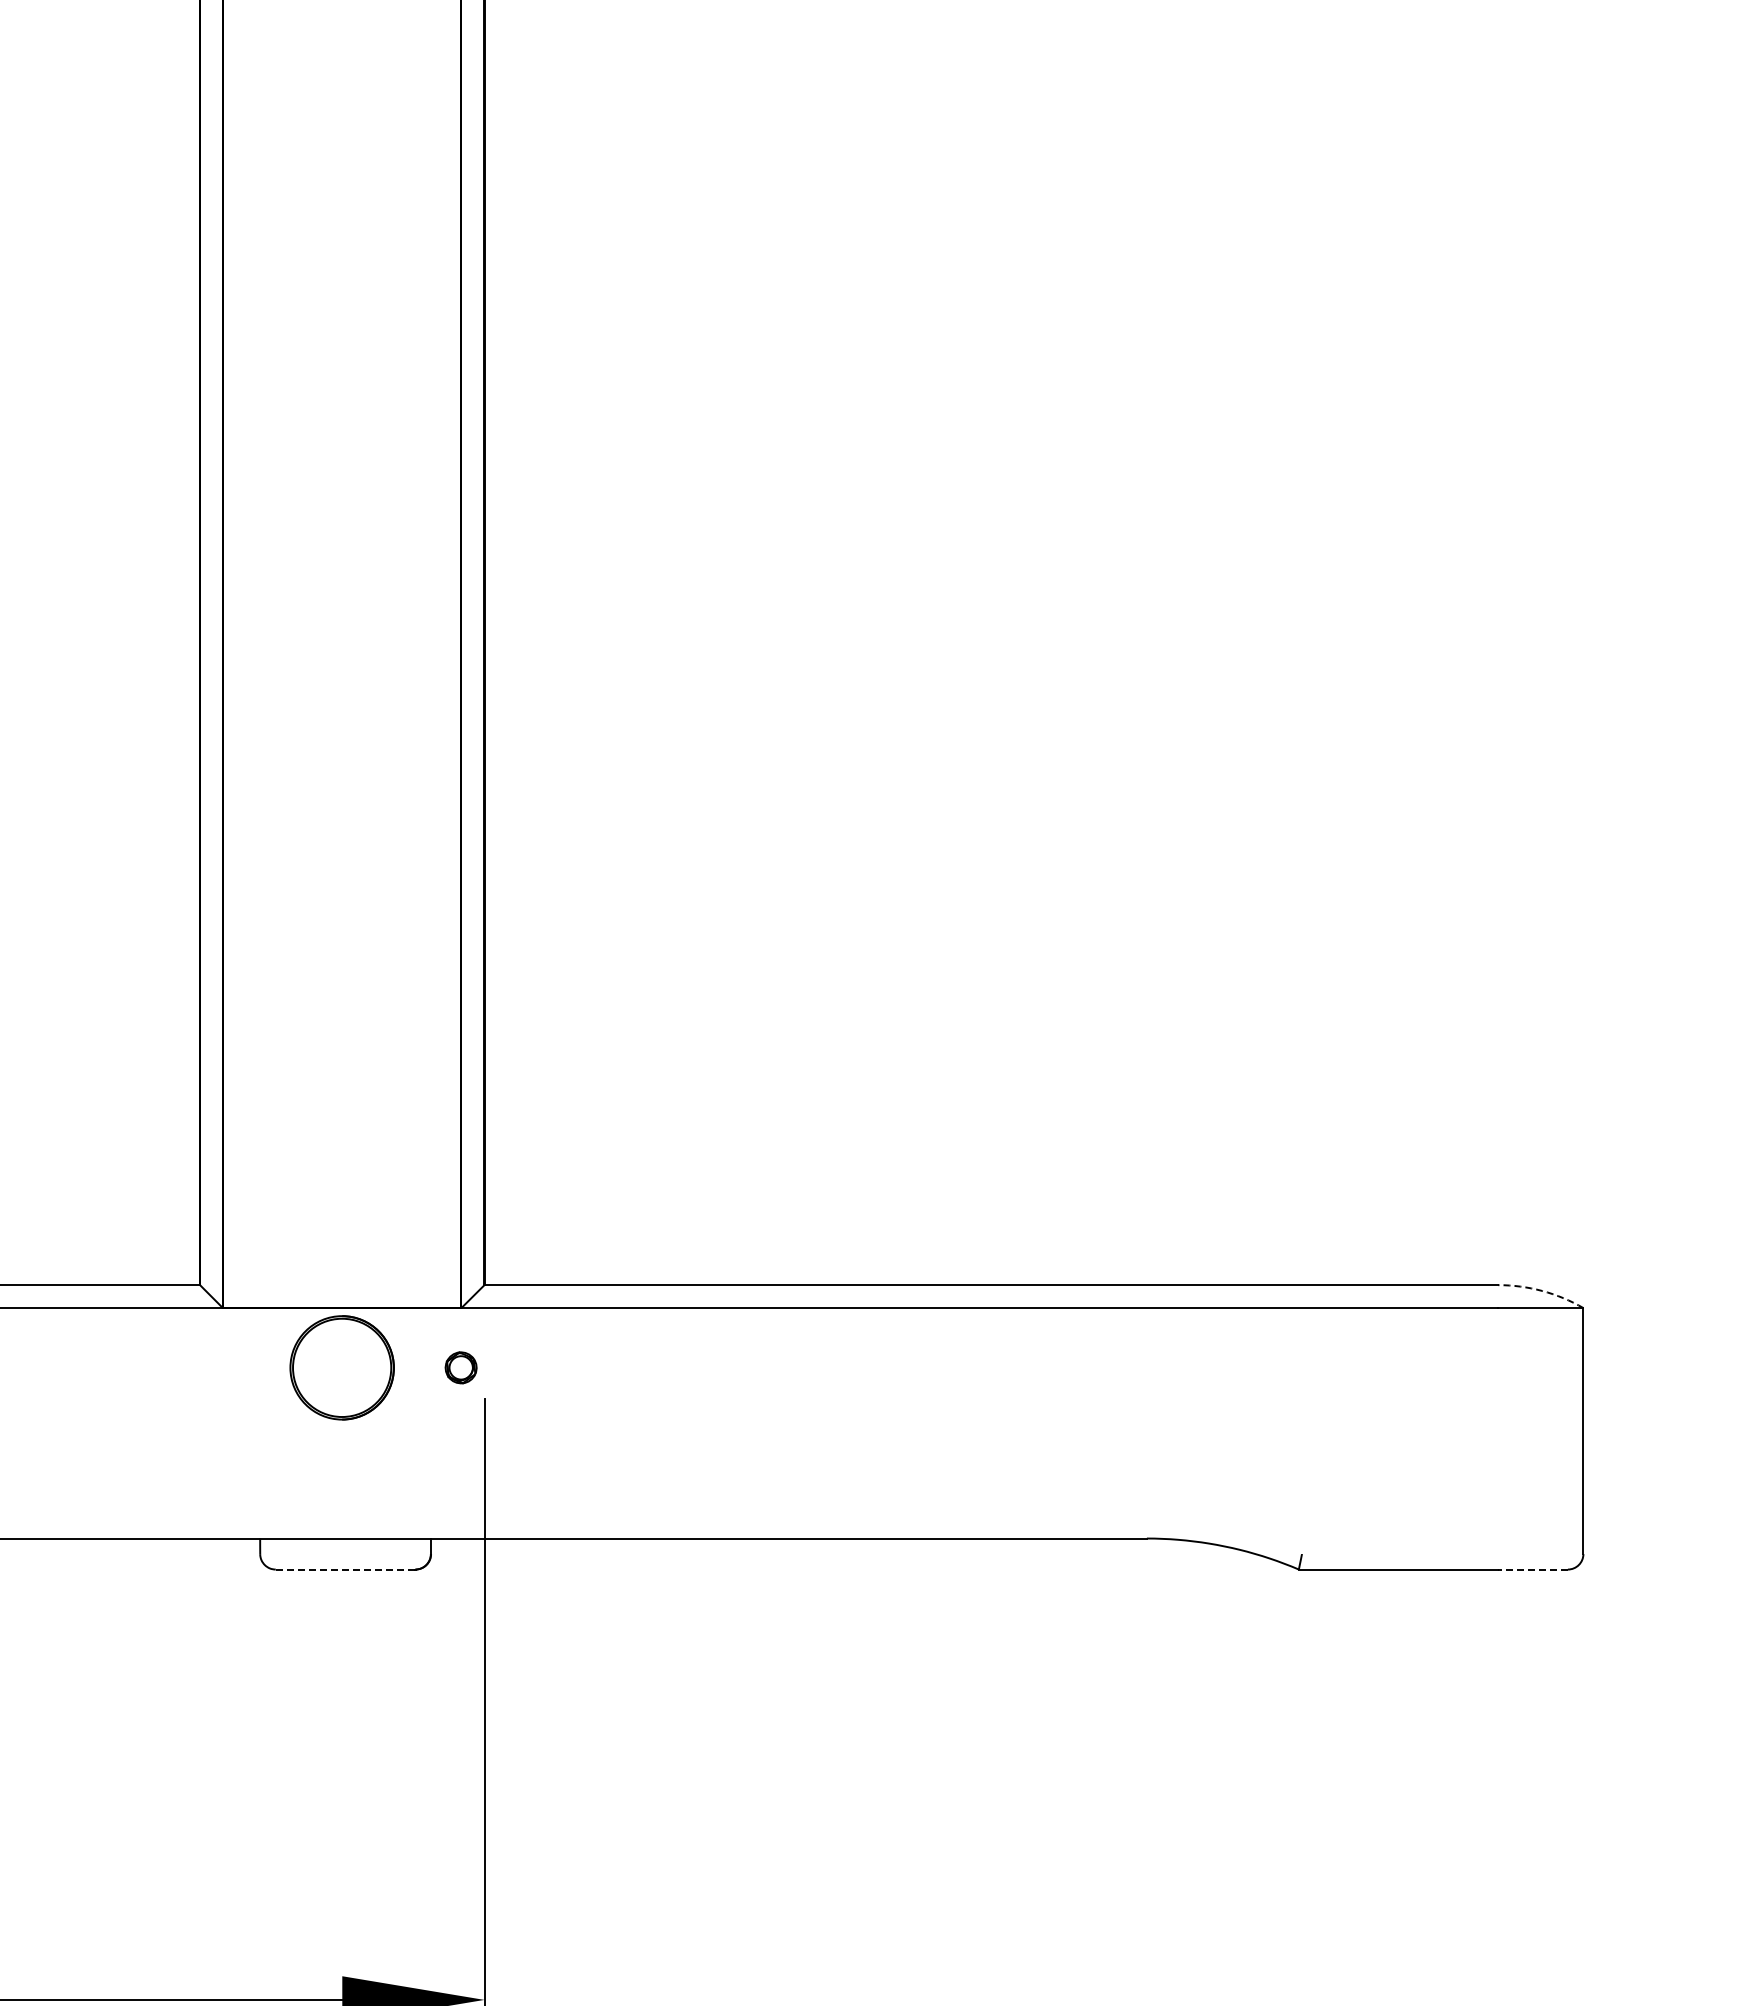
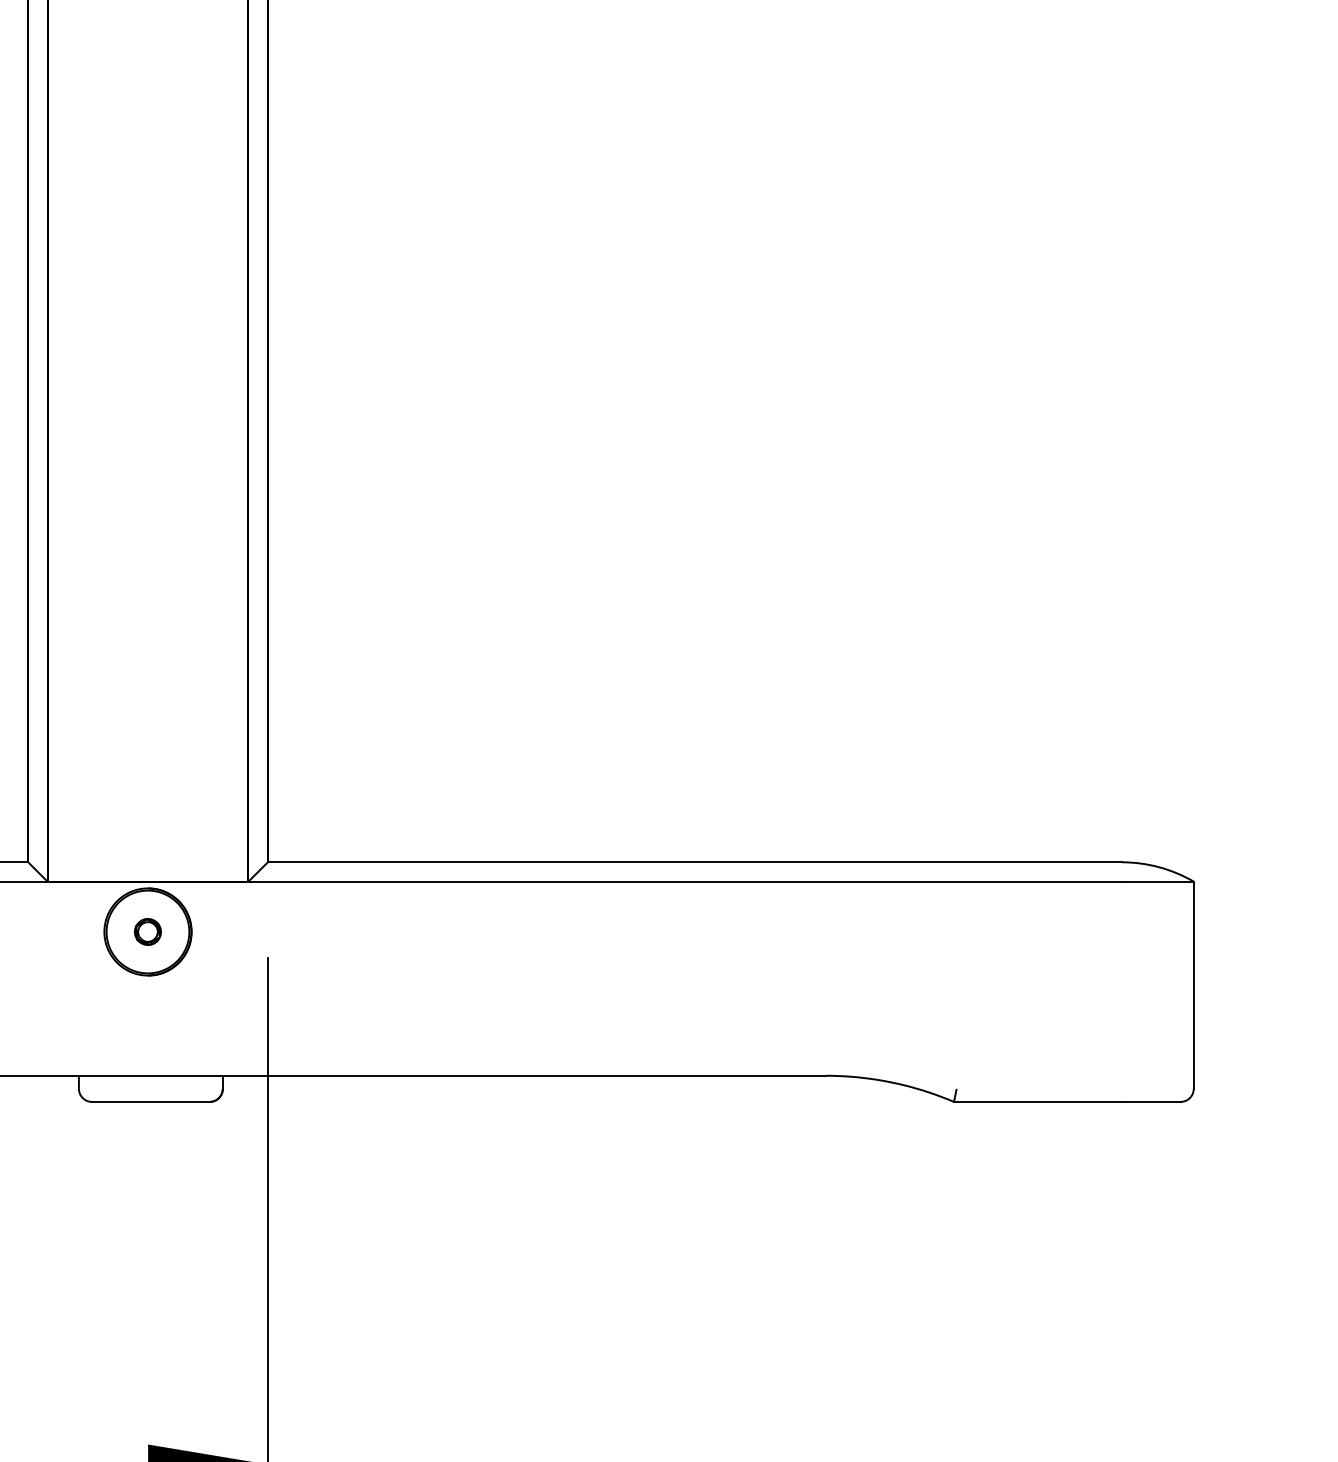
arc: (1542, 1290) -> (1159, 866), dashed -> solid
part: (460, 1367) -> (147, 931), moved
line: (345, 1569) -> (150, 1101), dashed -> solid
line: (1532, 1569) -> (1150, 1101), dashed -> solid

